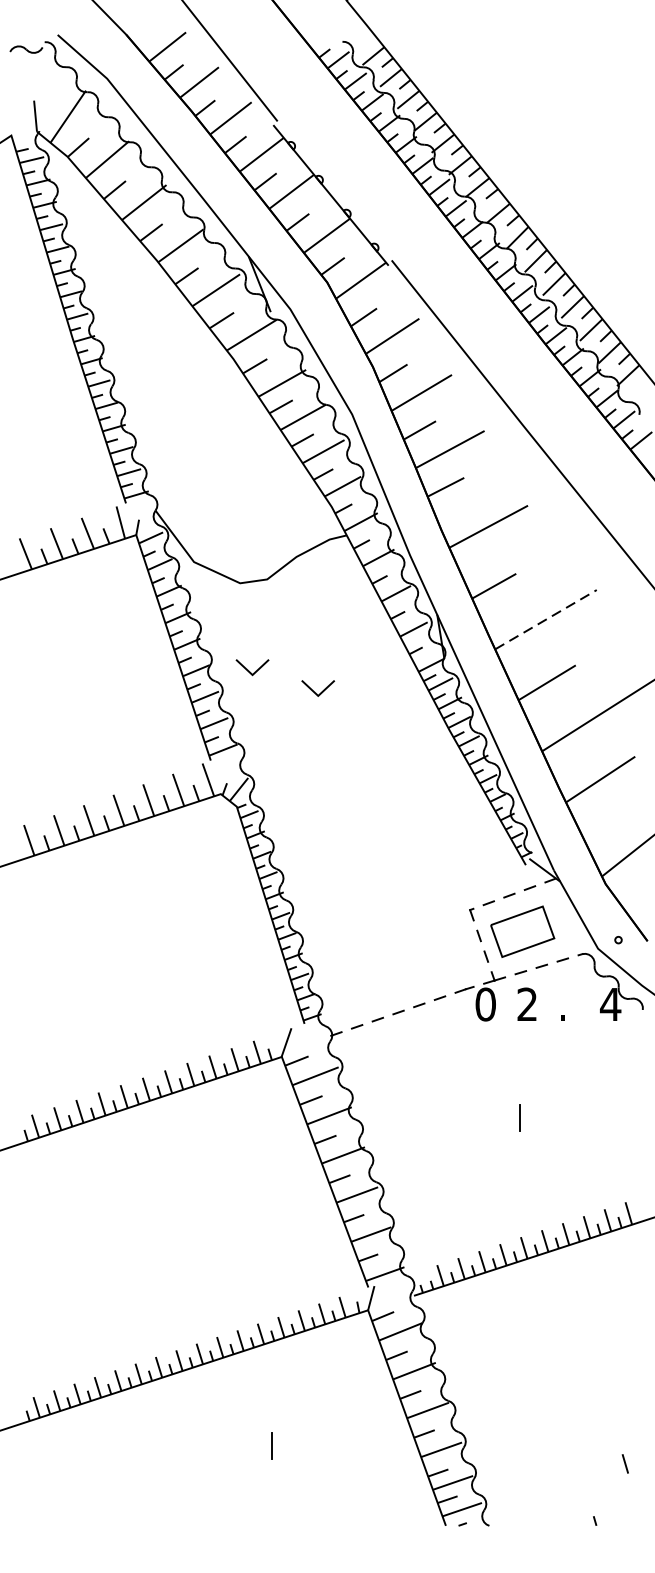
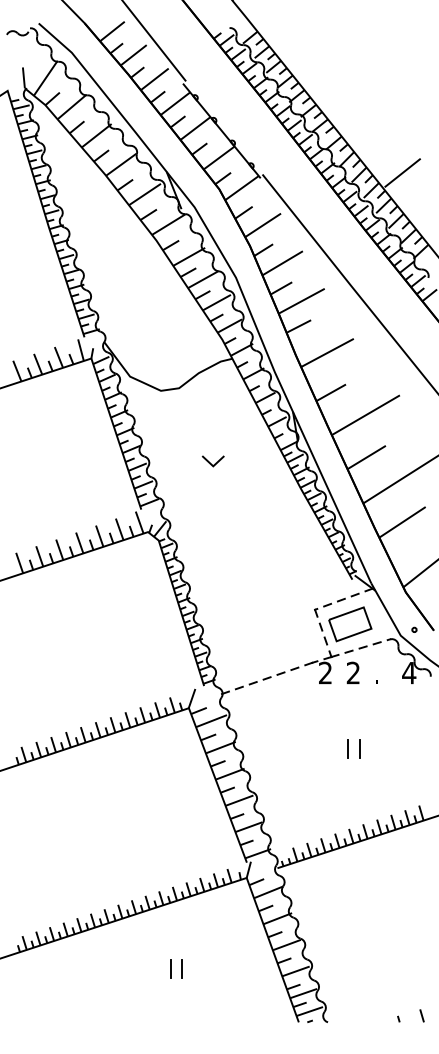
line: (600, 257) -> (402, 172), added
line: (546, 618) -> (366, 414), dashed -> solid
line: (248, 669) -> (166, 448), removed
text: (485, 1003) -> (325, 672), 0 -> 2
line: (536, 1117) -> (359, 748), added
line: (254, 1445) -> (170, 968), added
line: (624, 1463) -> (421, 1015), moved

